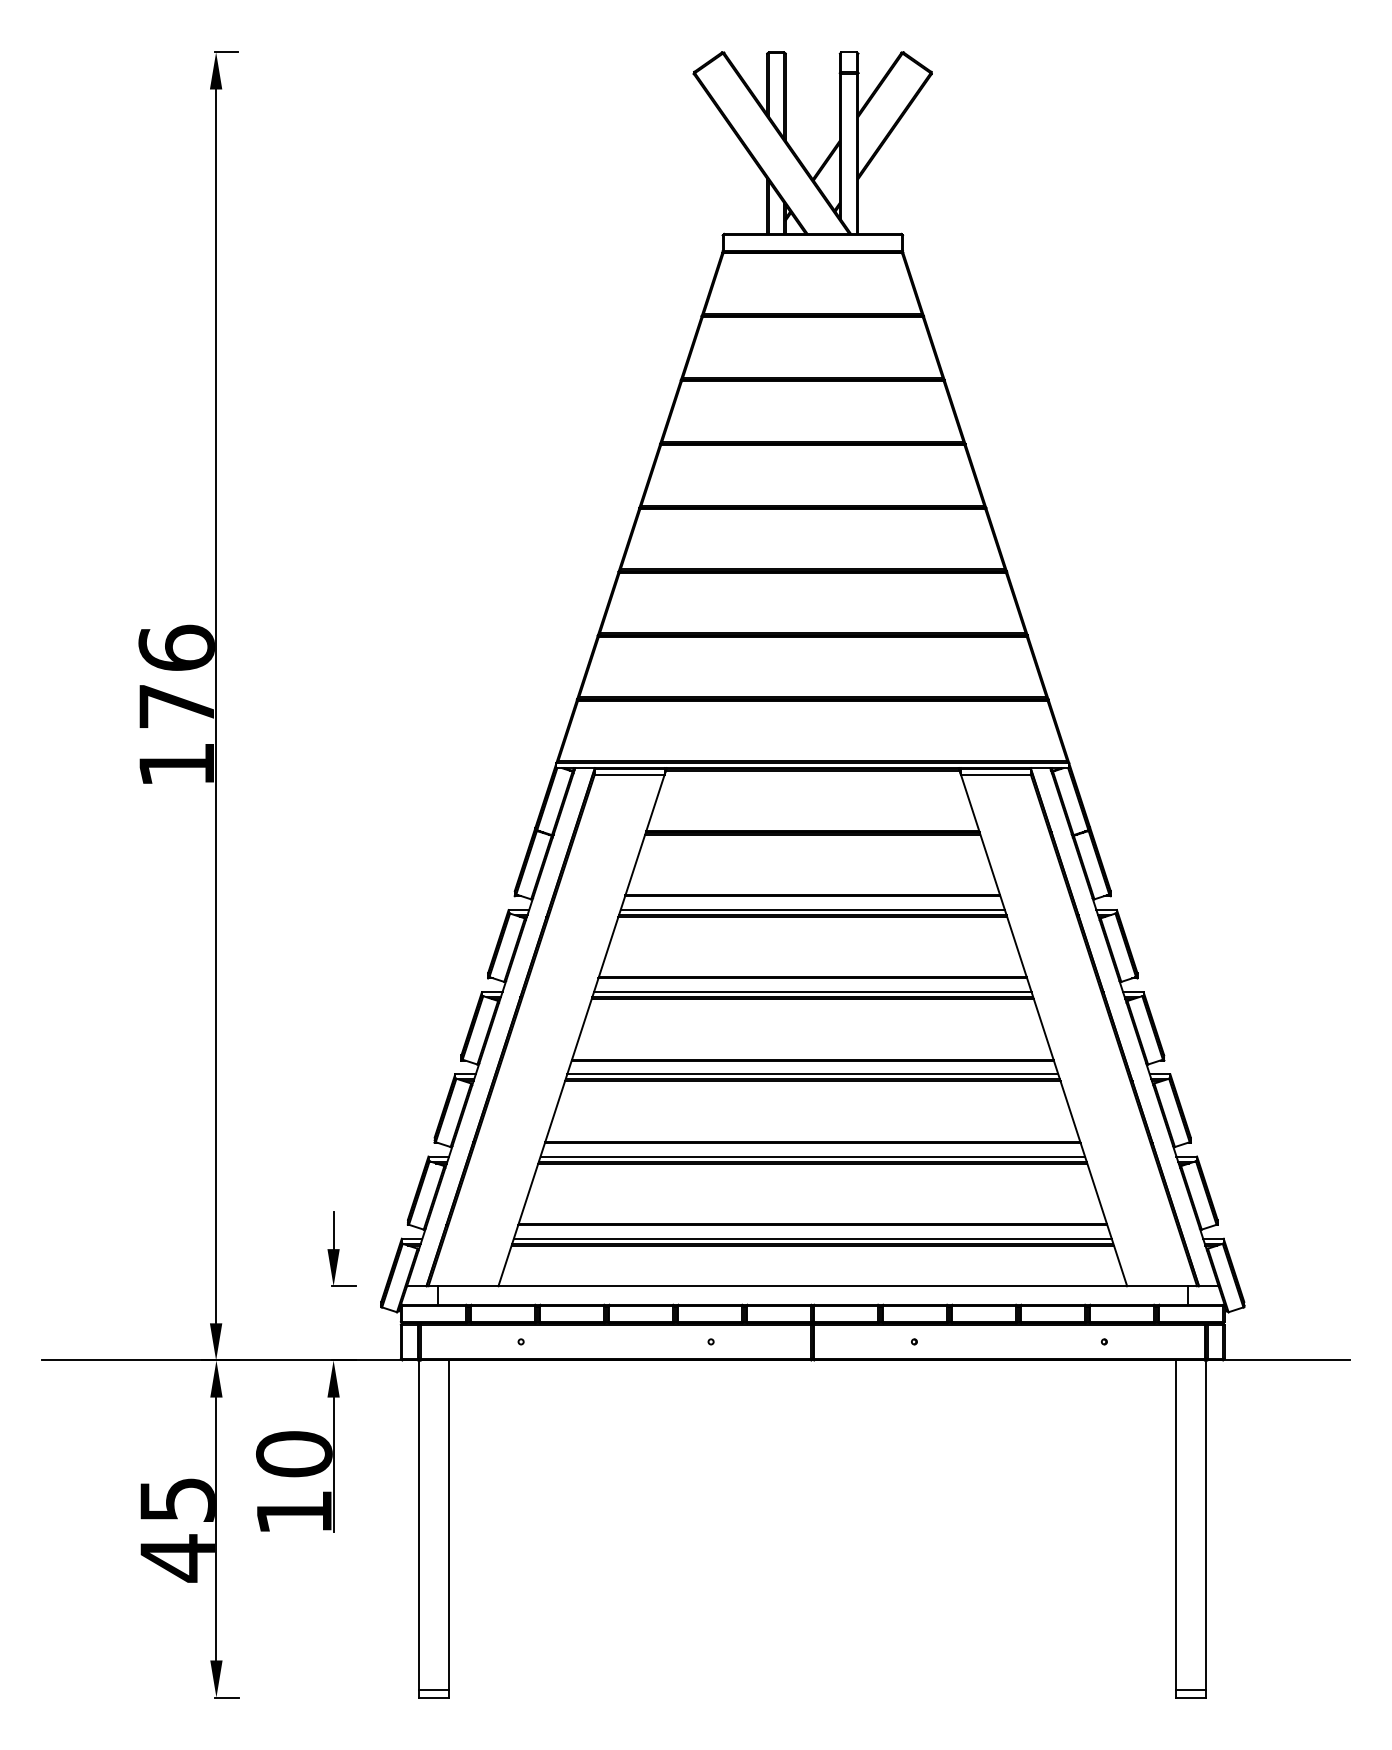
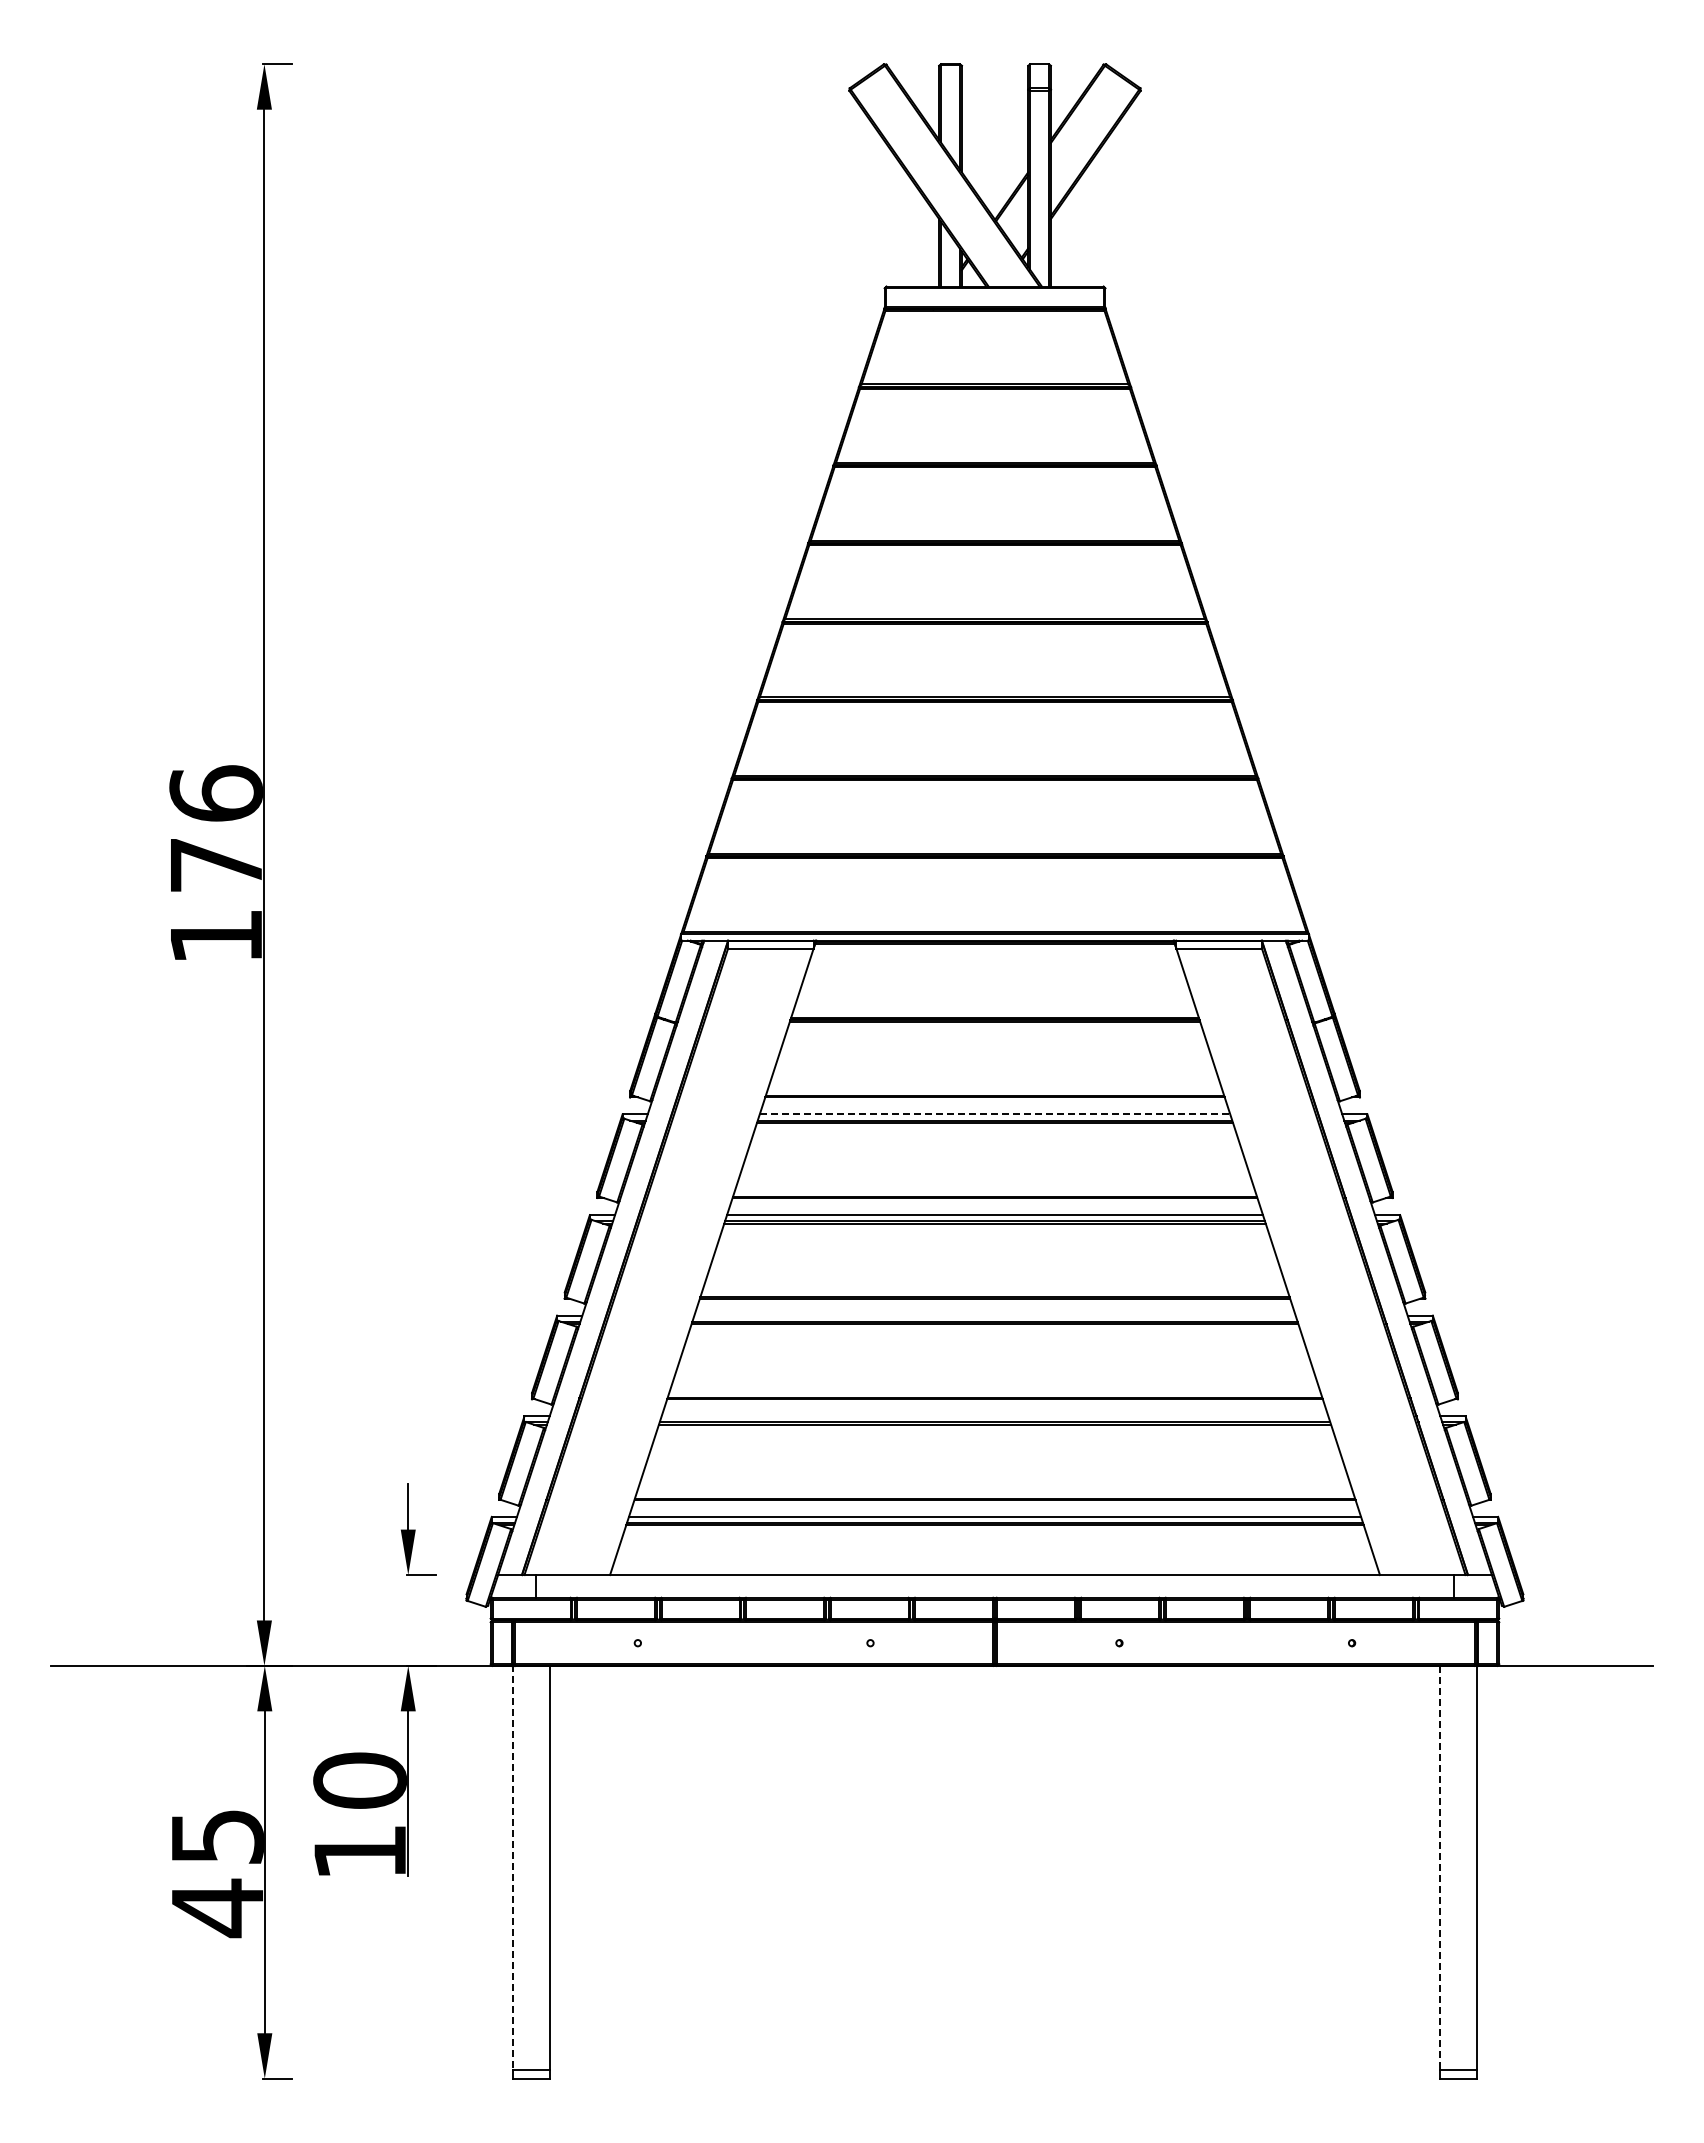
line: (813, 910) -> (995, 1114), solid -> dashed
line: (812, 1074) -> (994, 1315), removed
line: (812, 1156) -> (994, 1416), removed
line: (419, 1525) -> (513, 1867), solid -> dashed
line: (1176, 1525) -> (1440, 1867), solid -> dashed

